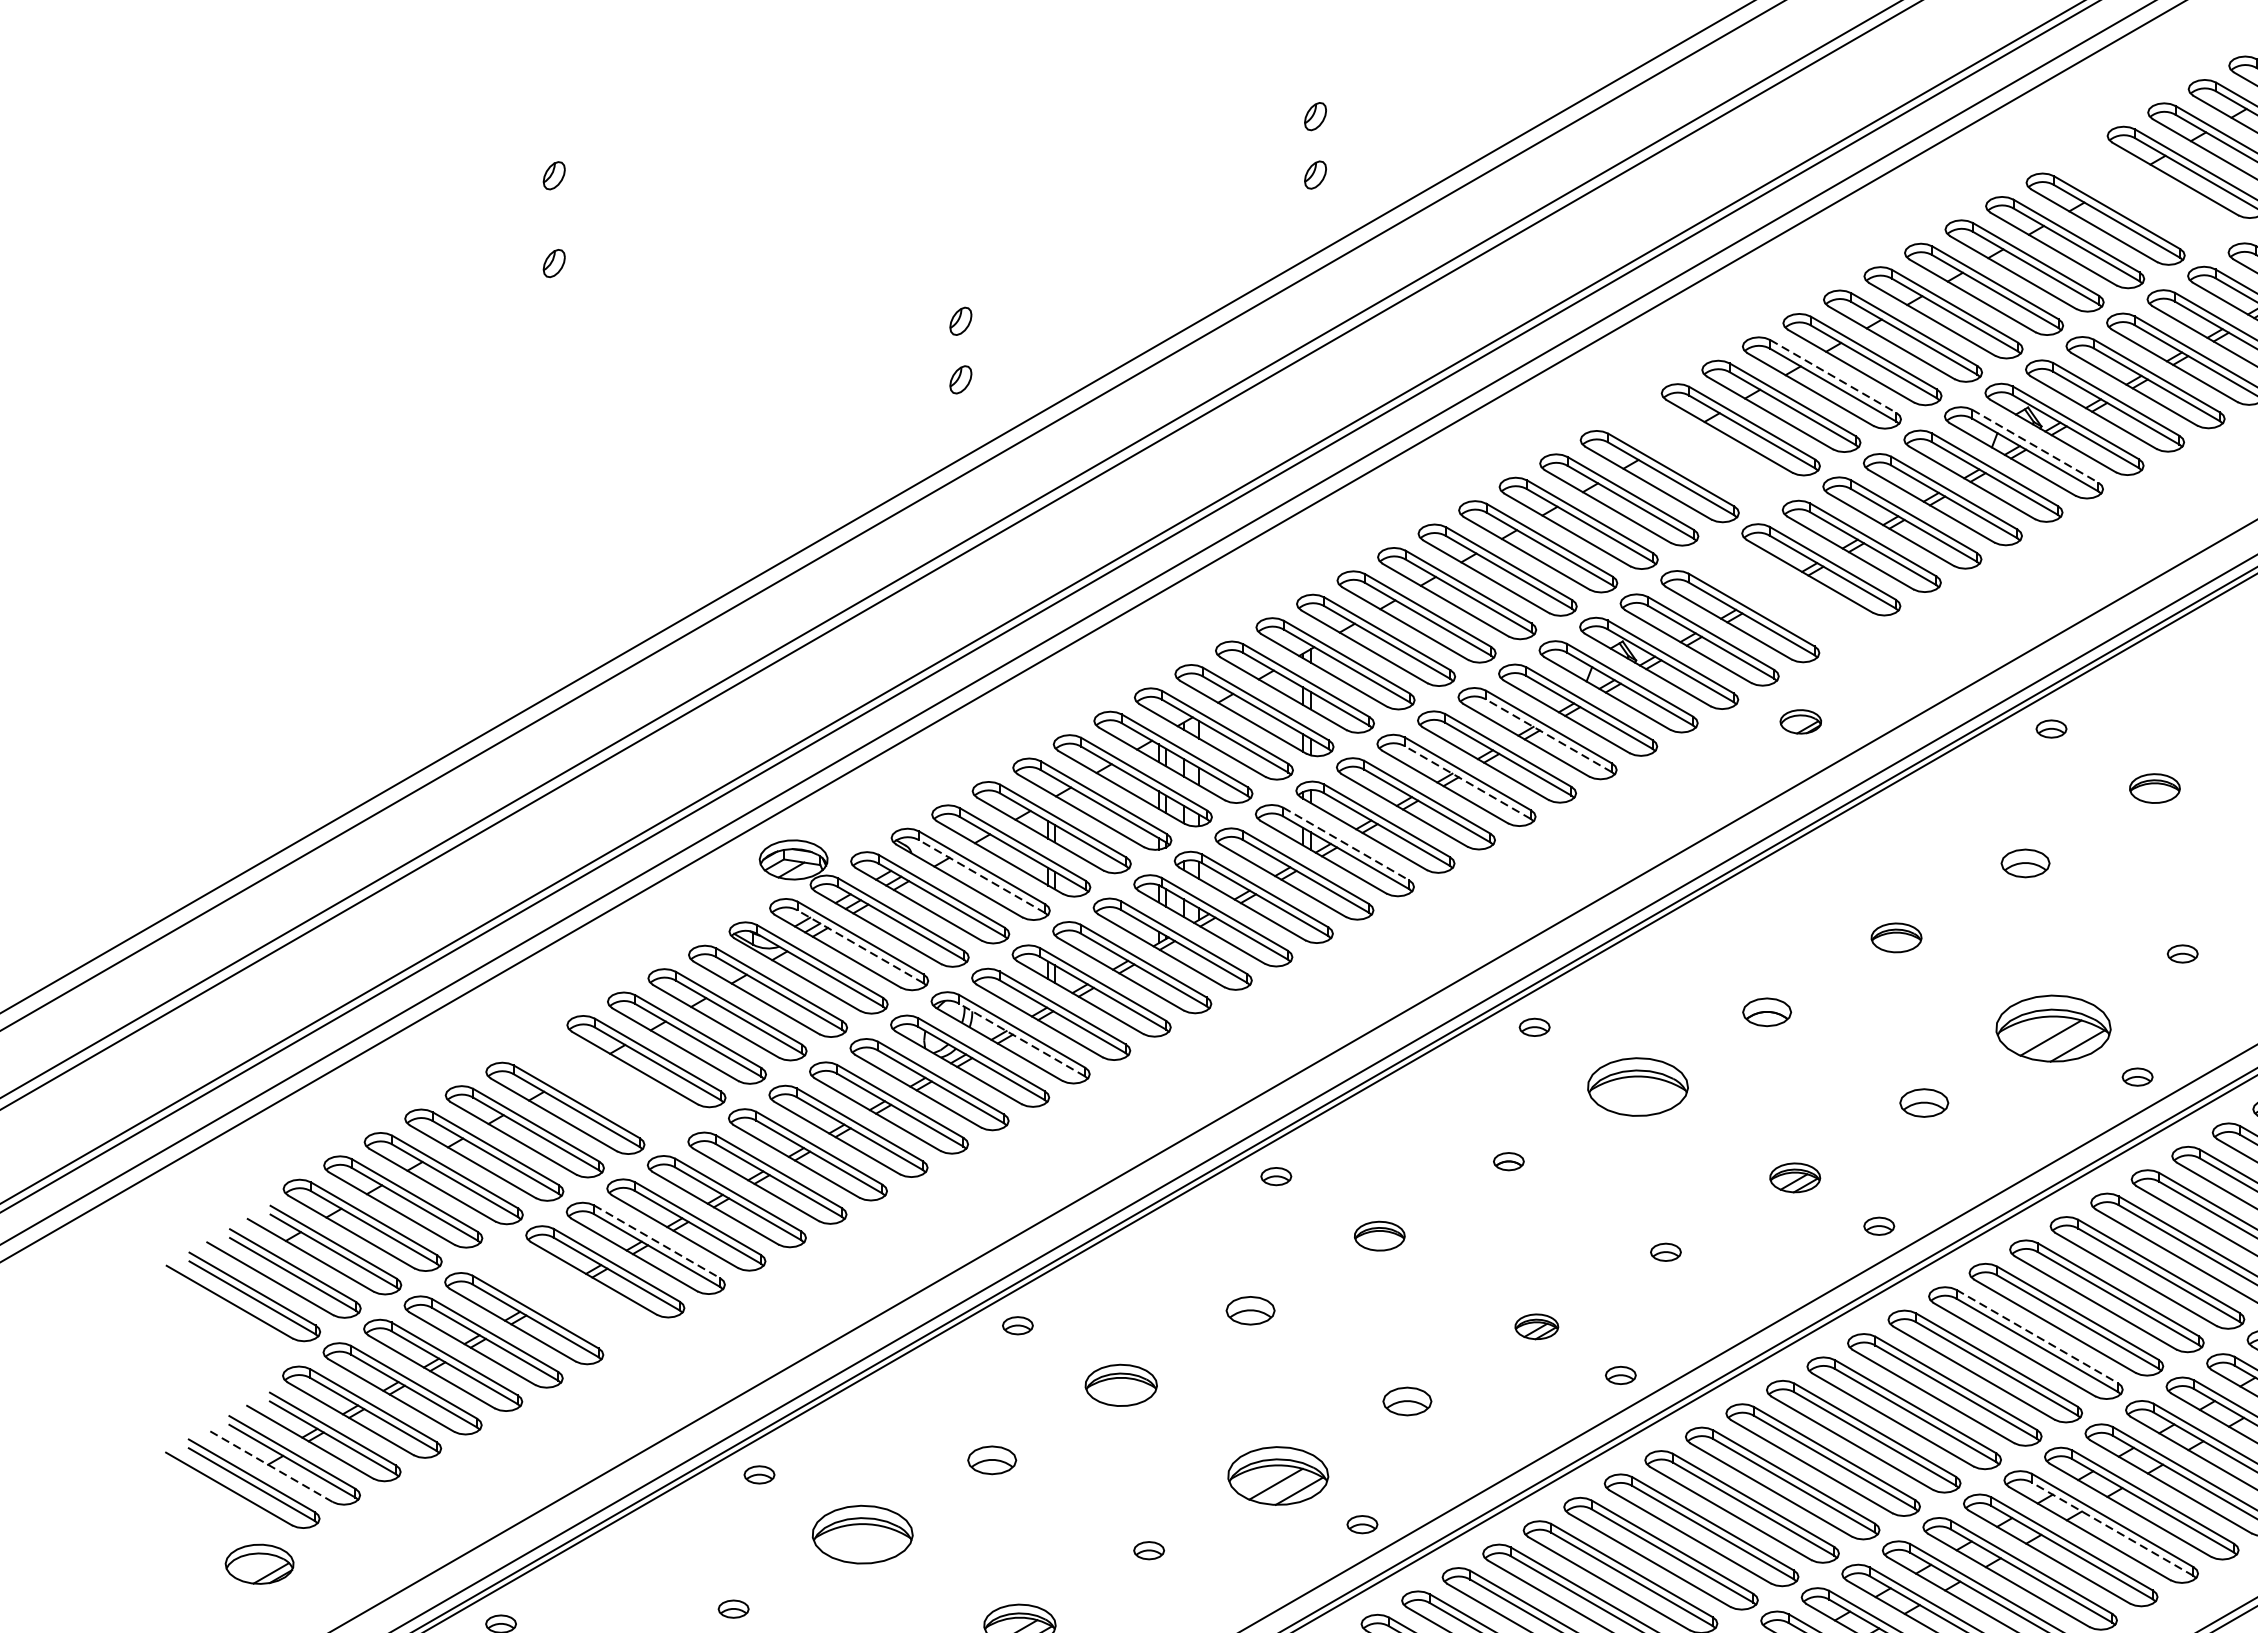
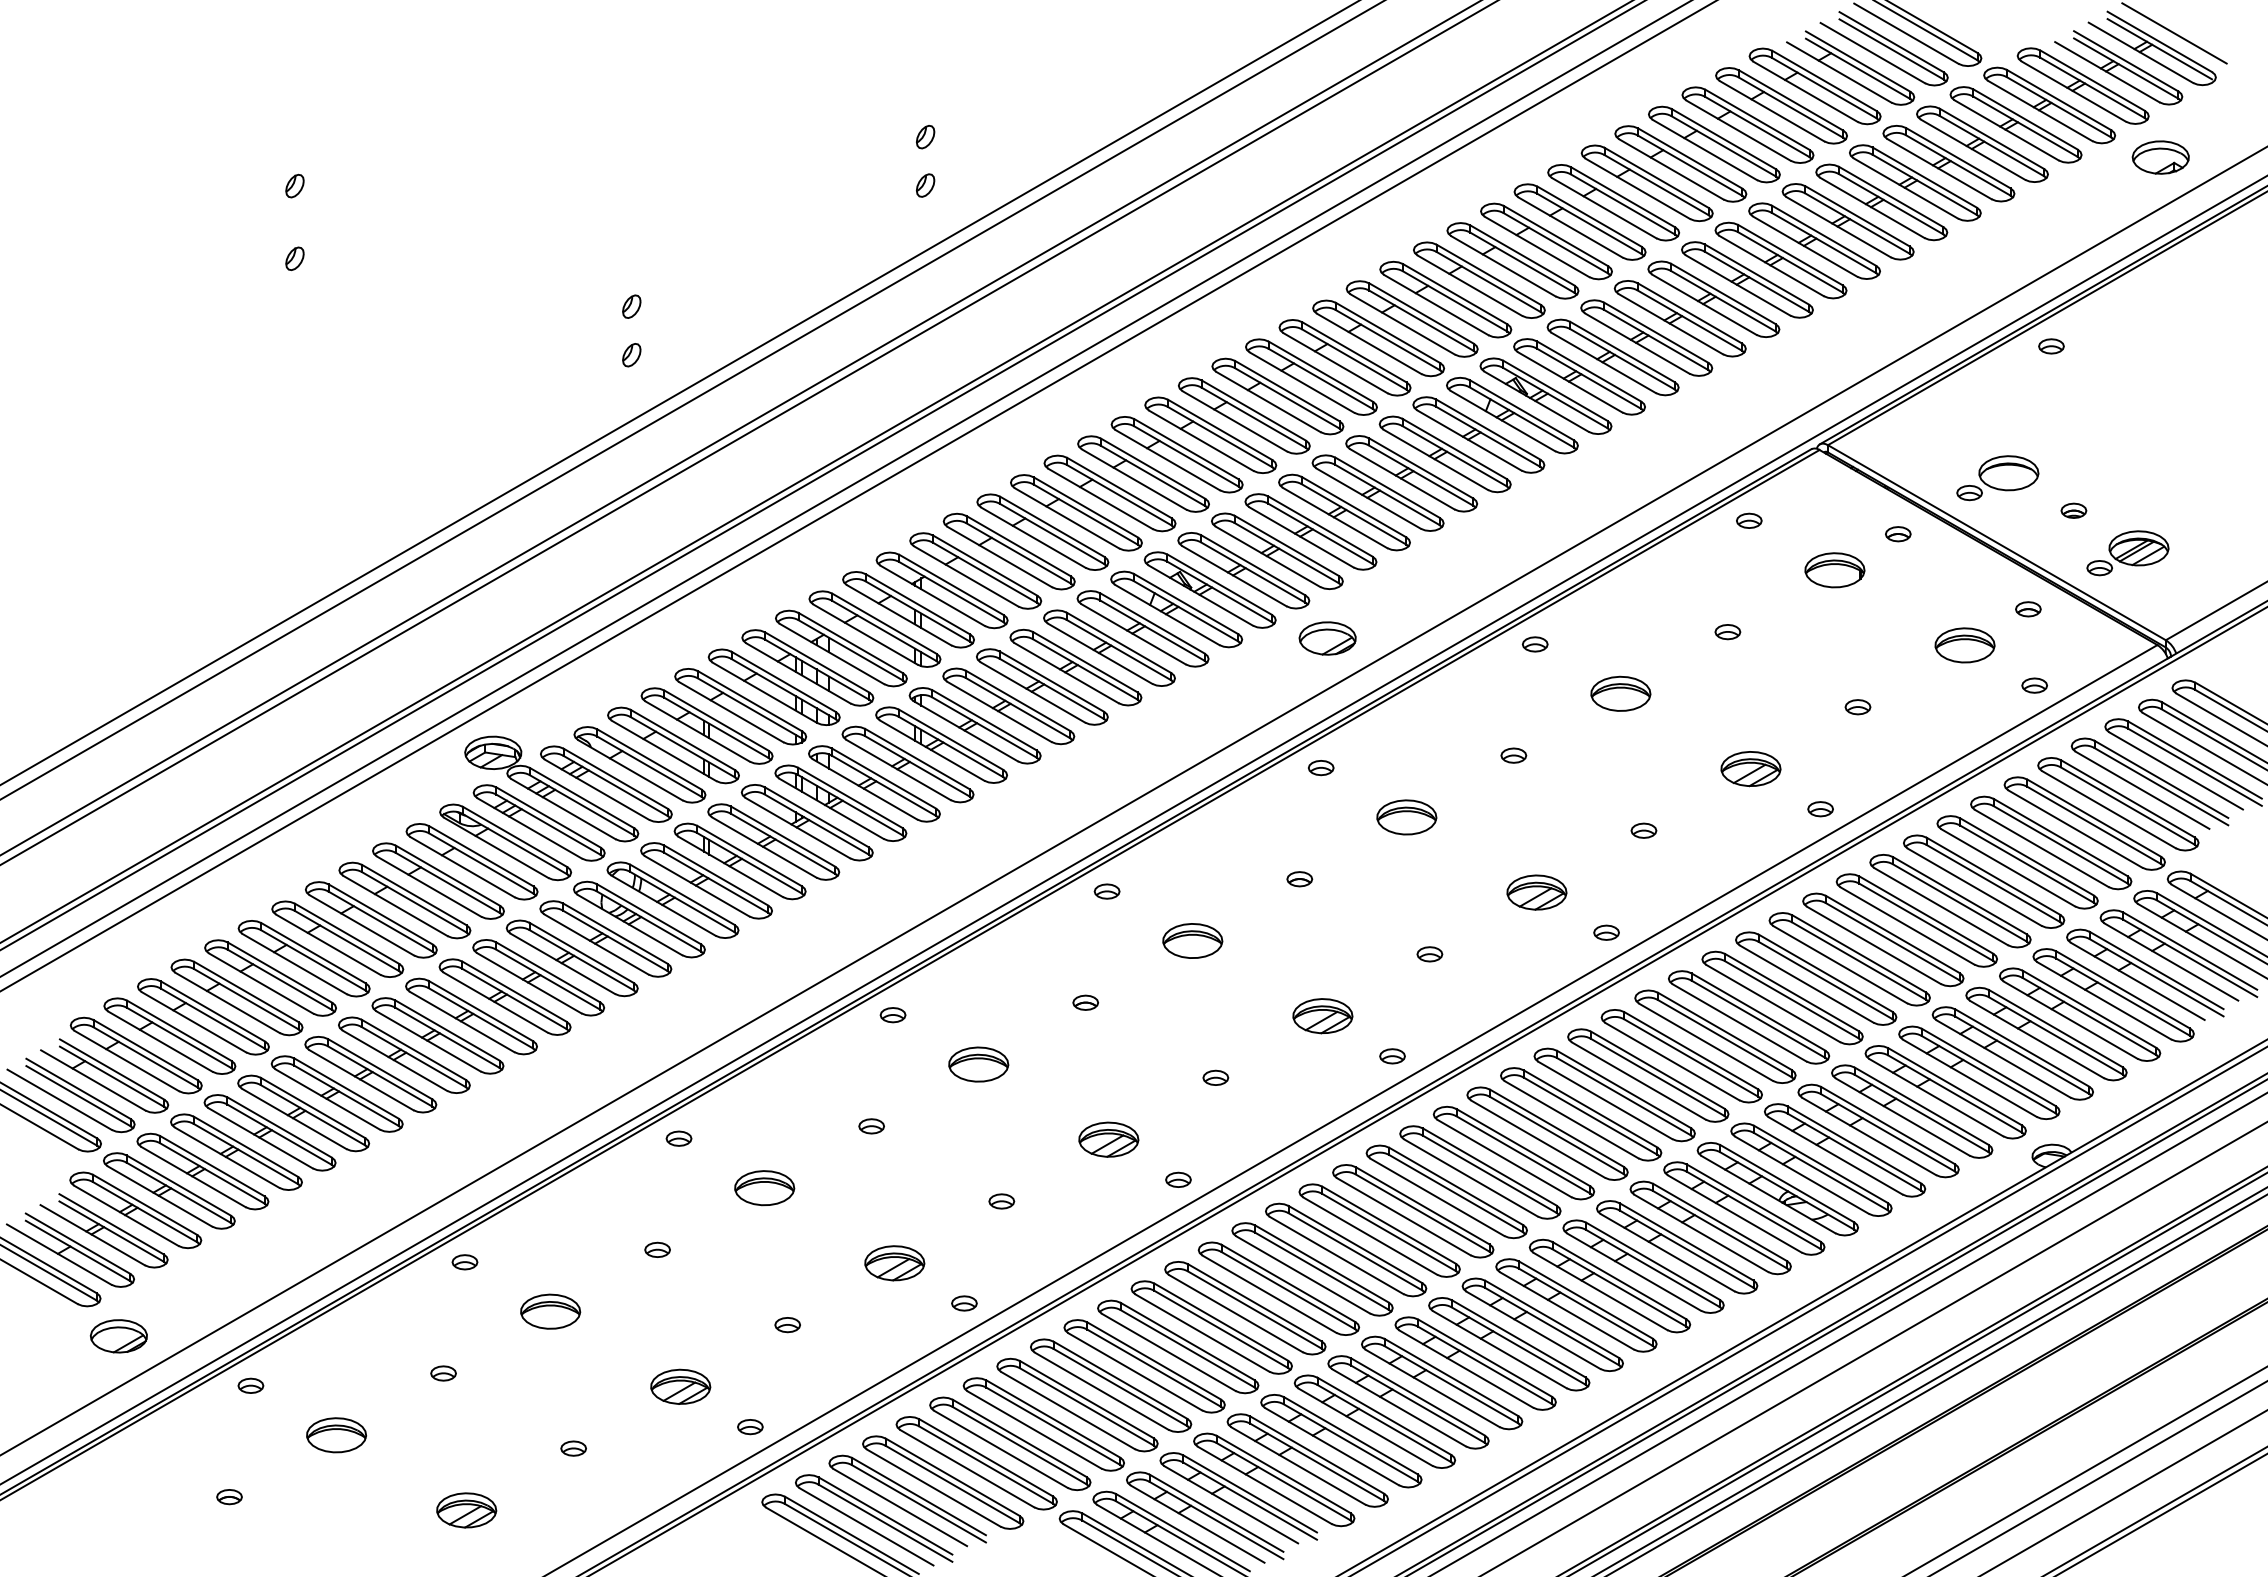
part: (2145, 195) -> (1613, 202), added
line: (1833, 376) -> (1354, 352), dashed -> solid
line: (2036, 446) -> (1522, 410), dashed -> solid
part: (1700, 452) -> (1244, 415), added
part: (1780, 592) -> (1310, 531), added
part: (1800, 721) -> (1327, 638), size x1.67
line: (1548, 735) -> (1118, 649), dashed -> solid
line: (1467, 782) -> (1051, 688), dashed -> solid
part: (2154, 788) -> (1620, 693), size x1.43
line: (1346, 843) -> (951, 739), dashed -> solid
part: (2025, 863) -> (1513, 755), size x0.62
line: (981, 876) -> (648, 766), dashed -> solid
part: (1792, 878) -> (1320, 768), added
part: (1896, 937) -> (1406, 817), size x1.43
line: (860, 946) -> (548, 824), dashed -> solid
part: (1766, 1012) -> (1299, 879), size x0.62
part: (2053, 1028) -> (1536, 892), size x0.62
line: (1022, 1039) -> (682, 901), dashed -> solid
part: (605, 1084) -> (337, 938), added
part: (1637, 1086) -> (1192, 940), size x0.71
part: (1923, 1103) -> (1429, 954), size x0.62
part: (1794, 1178) -> (1322, 1016), size x1.43
part: (1379, 1236) -> (978, 1064), size x1.43
line: (657, 1242) -> (380, 1069), dashed -> solid
part: (564, 1295) -> (303, 1113), added
part: (1250, 1310) -> (871, 1126), size x0.62
part: (1536, 1326) -> (1108, 1139), size x1.67
line: (2037, 1336) -> (1523, 1147), dashed -> solid
part: (1407, 1401) -> (1001, 1201), size x0.62
part: (991, 1459) -> (657, 1249), size x0.62
line: (268, 1465) -> (58, 1254), dashed -> solid
part: (1278, 1476) -> (894, 1263), size x0.71
line: (2112, 1529) -> (1585, 1307), dashed -> solid
part: (862, 1534) -> (550, 1311), size x0.71
part: (259, 1564) -> (118, 1336), moved

